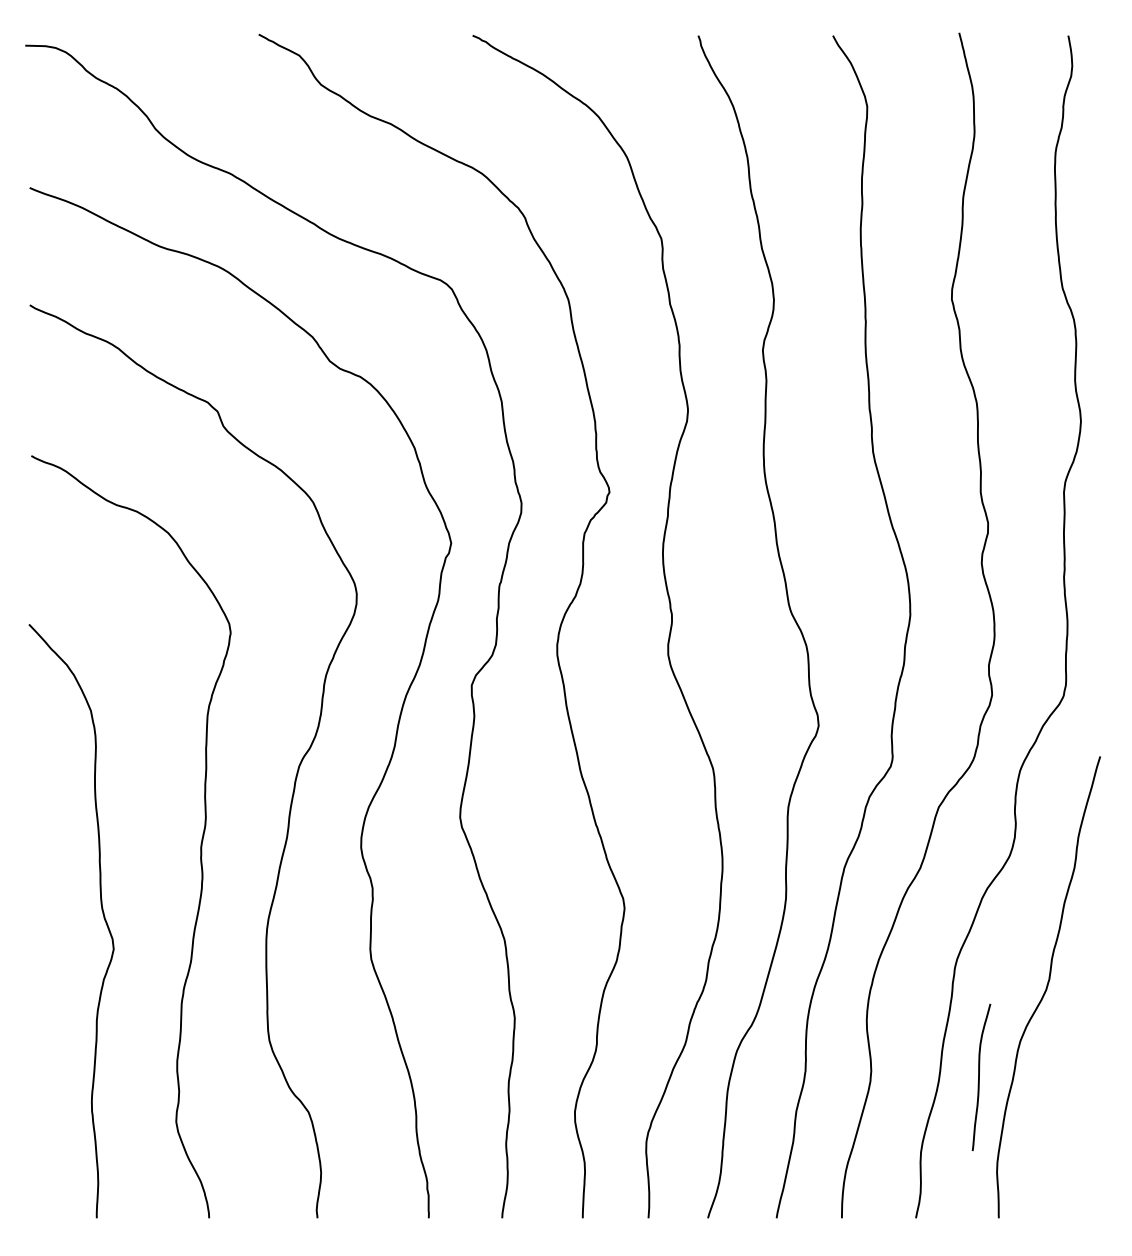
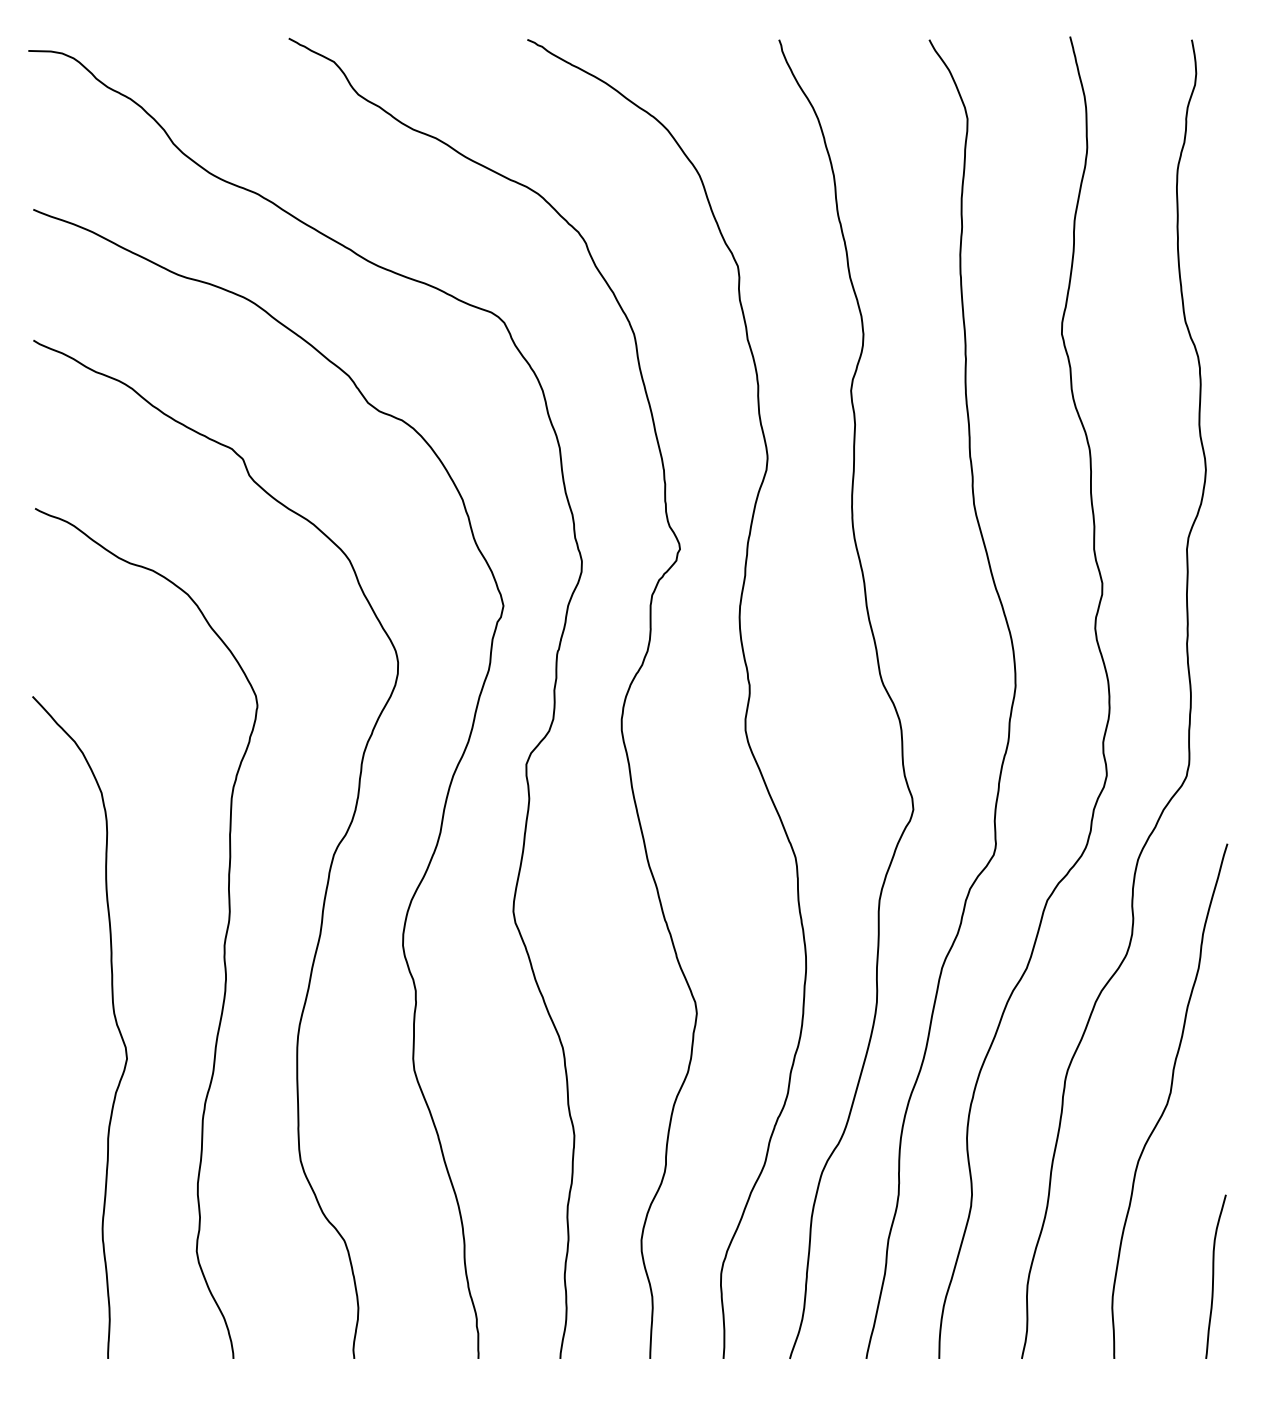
curve: (980, 1077) -> (1214, 1276), moved

